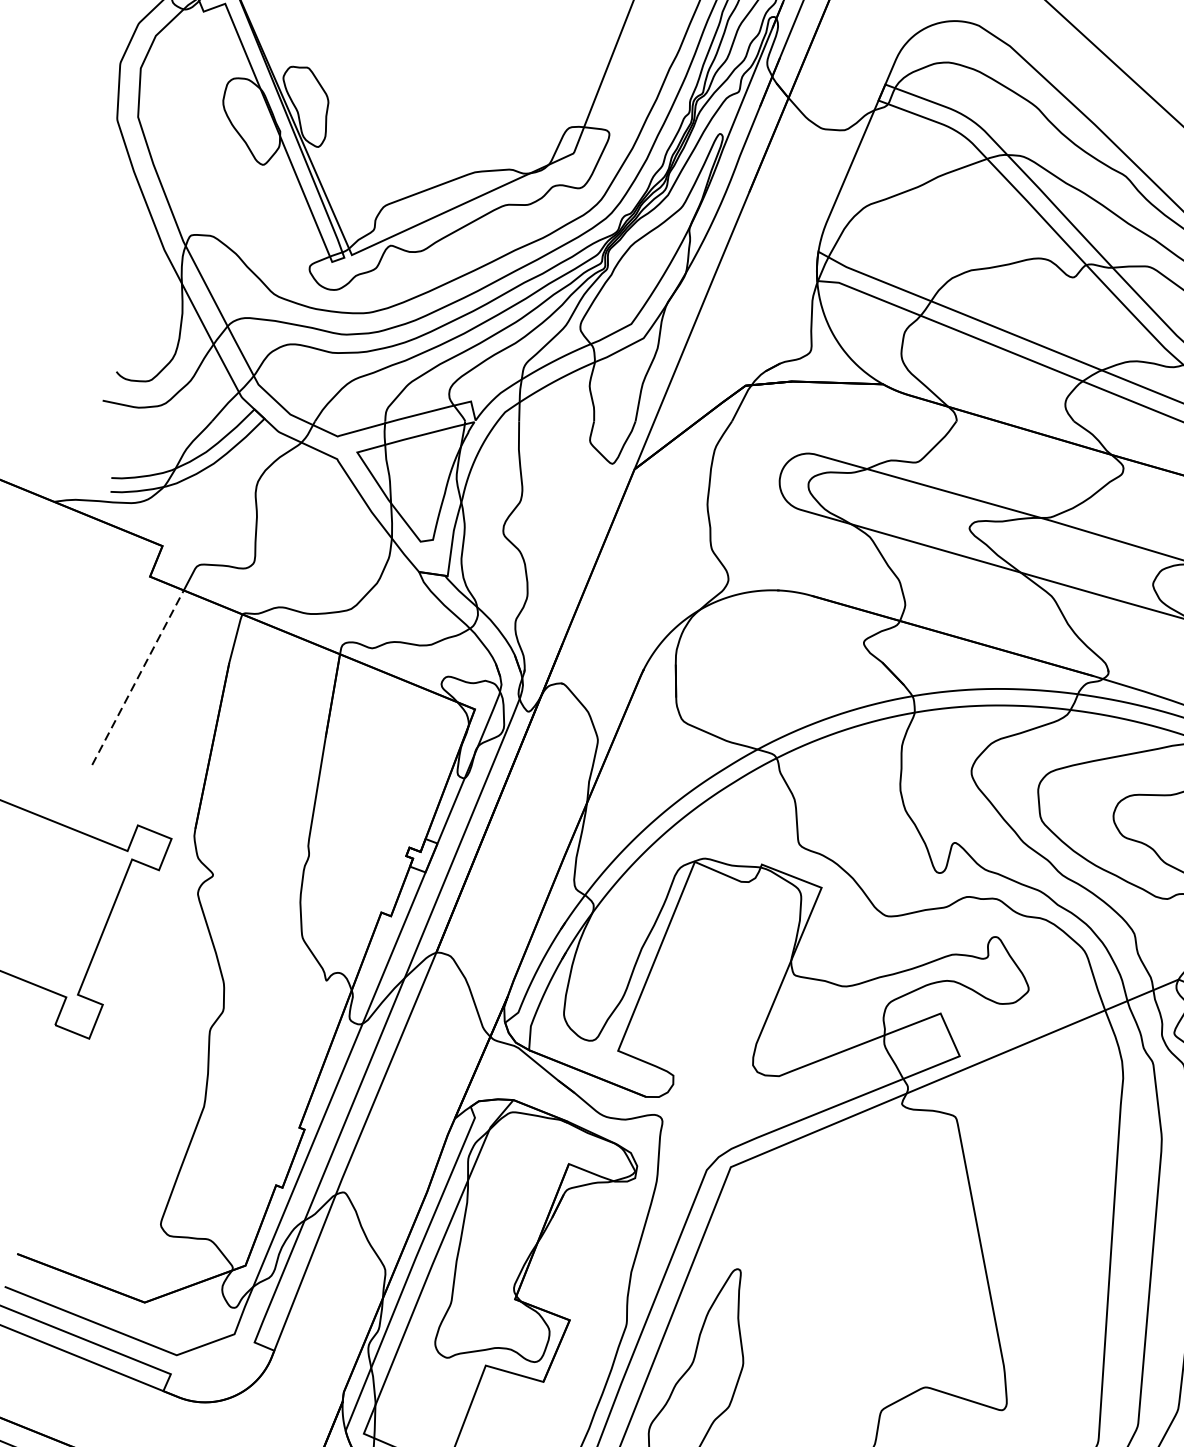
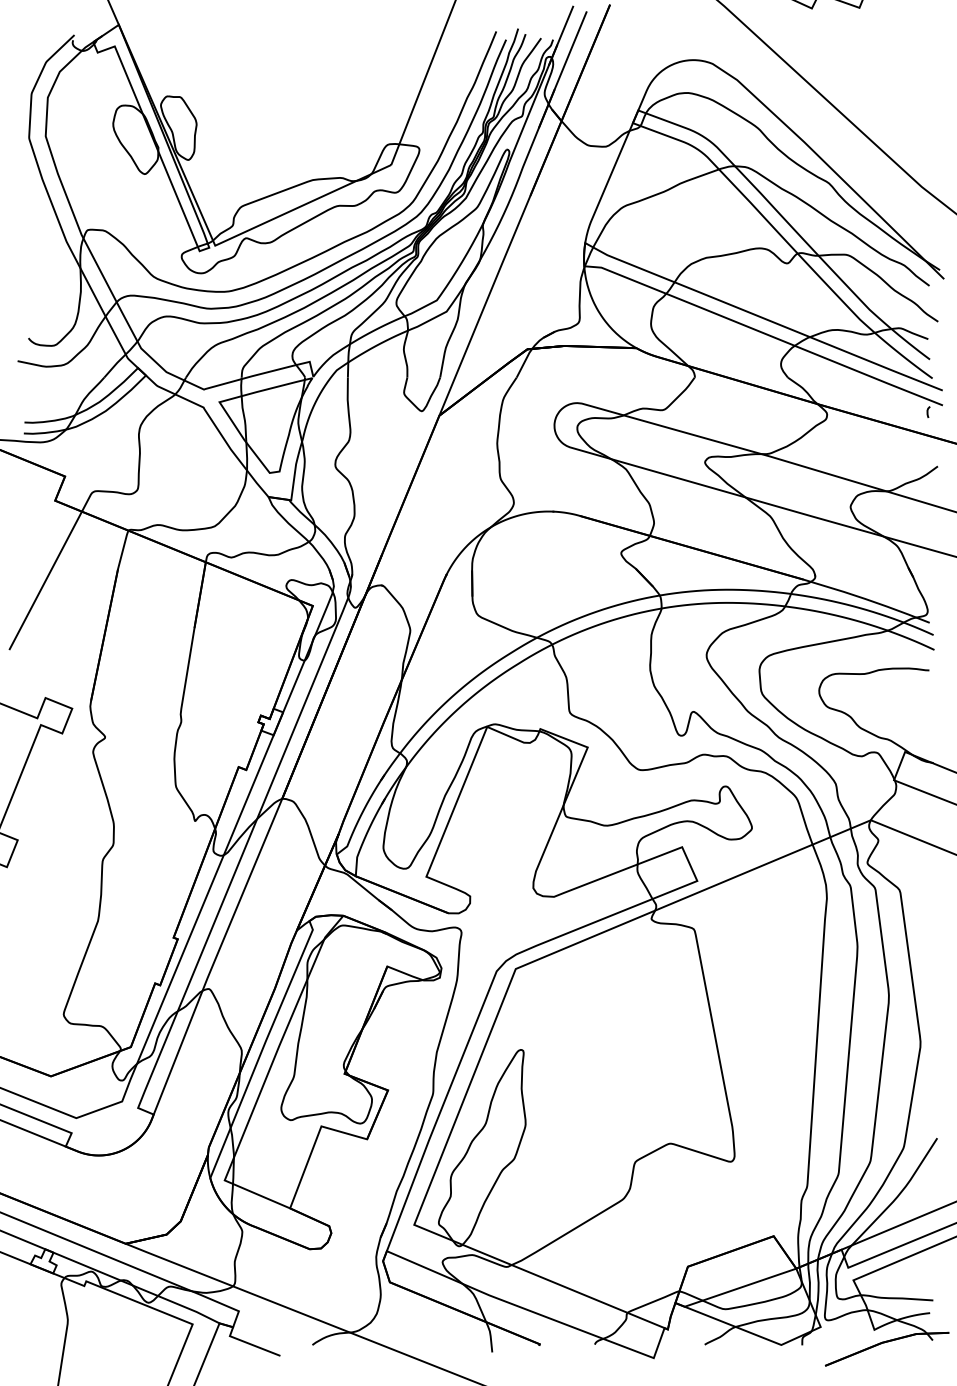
line: (137, 677) -> (45, 580), dashed -> solid

